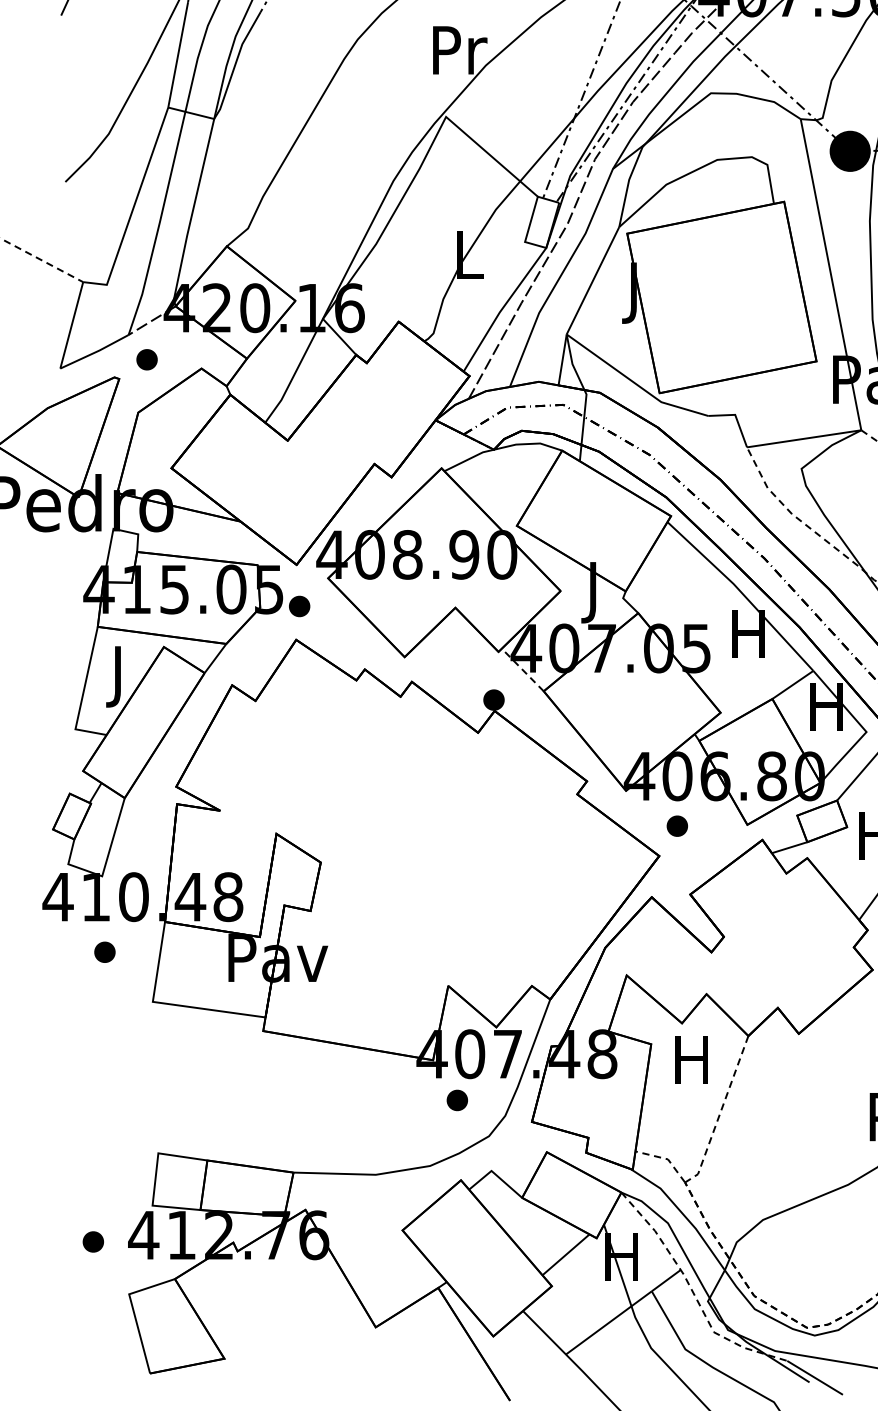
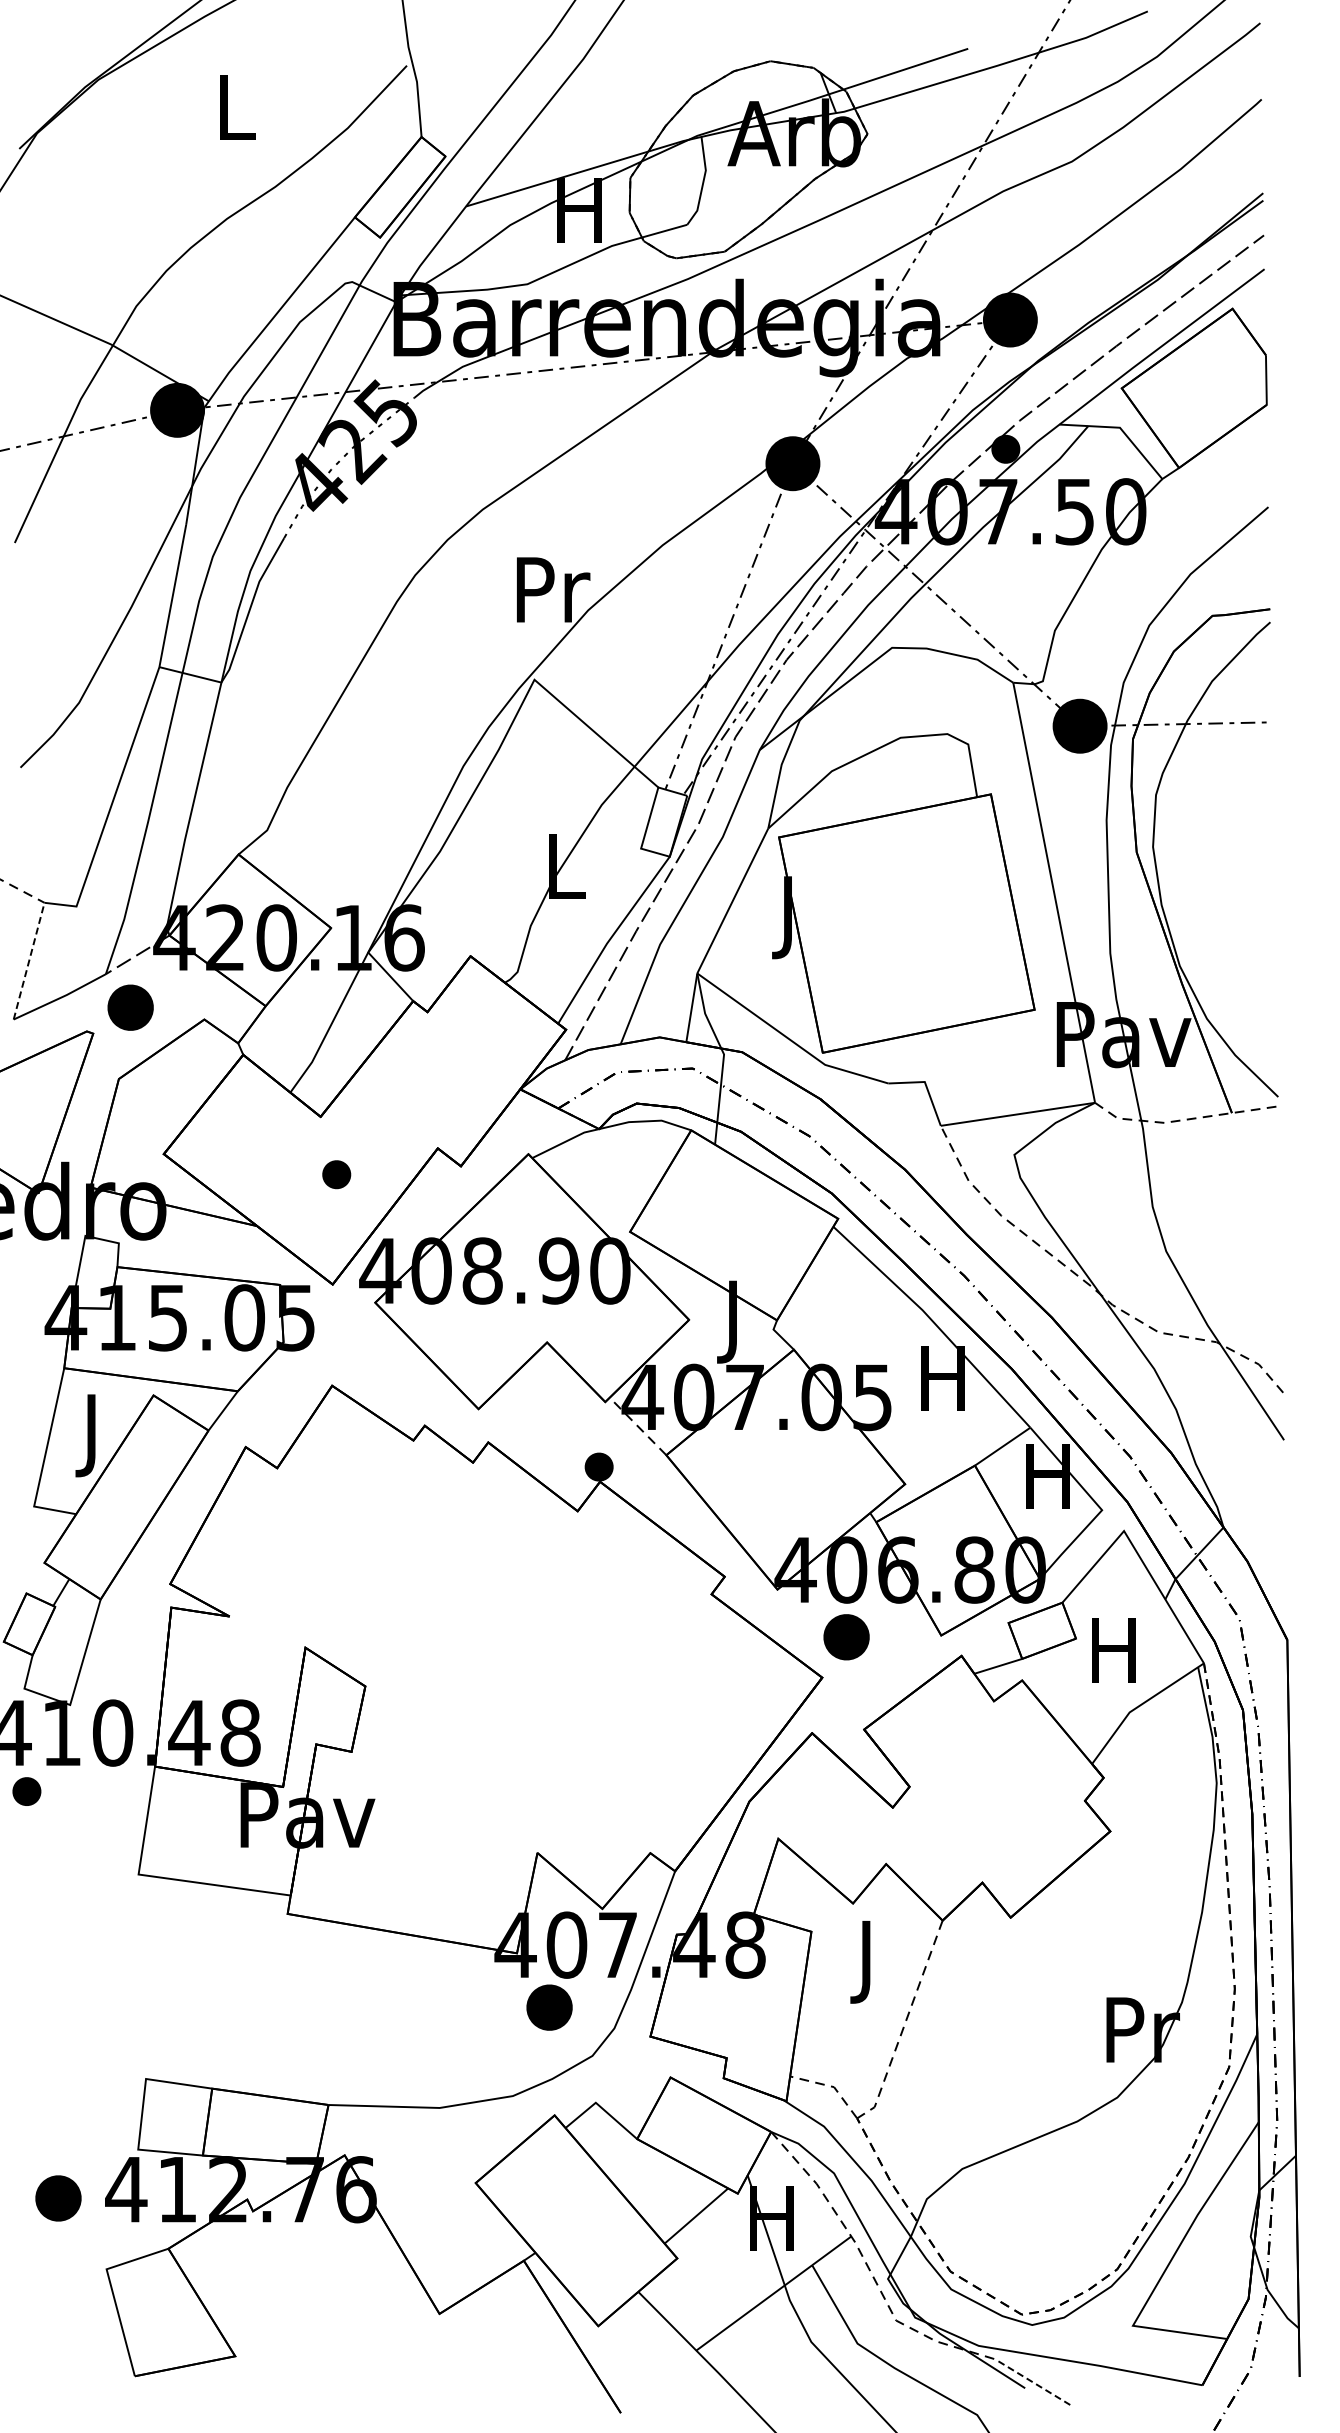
line: (72, 324) -> (29, 960), solid -> dashed
part: (146, 359) -> (130, 1007), size x1.6
part: (299, 606) -> (336, 1174), moved
part: (677, 826) -> (846, 1637), size x1.6
part: (104, 952) -> (26, 1791), moved
text: (692, 1066) -> (866, 1961), H -> J
part: (457, 1100) -> (549, 2007), size x1.6
part: (92, 1241) -> (57, 2198), size x1.6
line: (814, 1378) -> (1032, 2382), solid -> dashed

